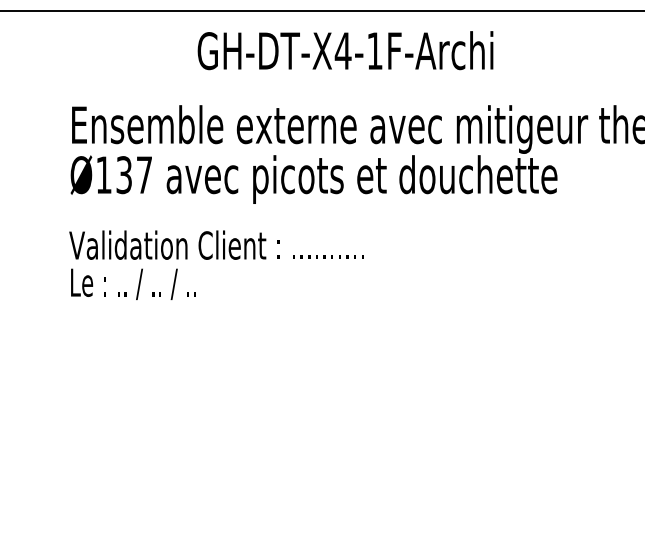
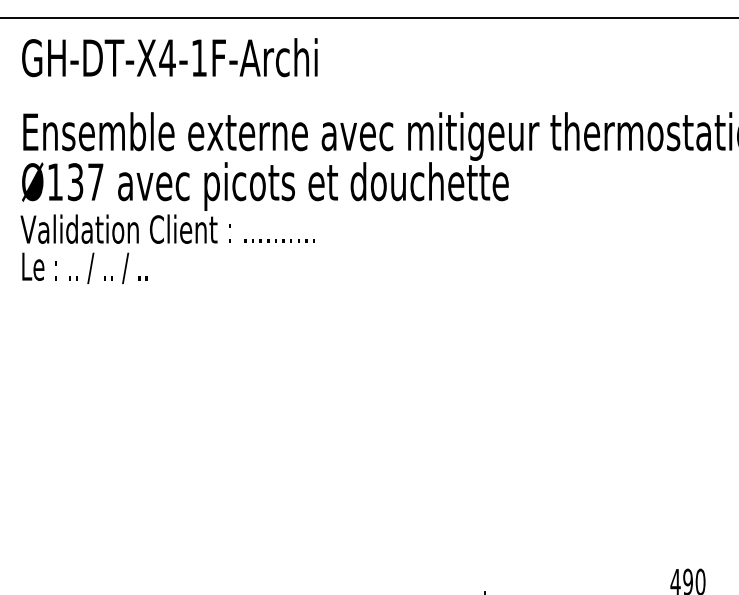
text: (345, 50) -> (169, 57), moved
text: (216, 265) -> (167, 249), moved

